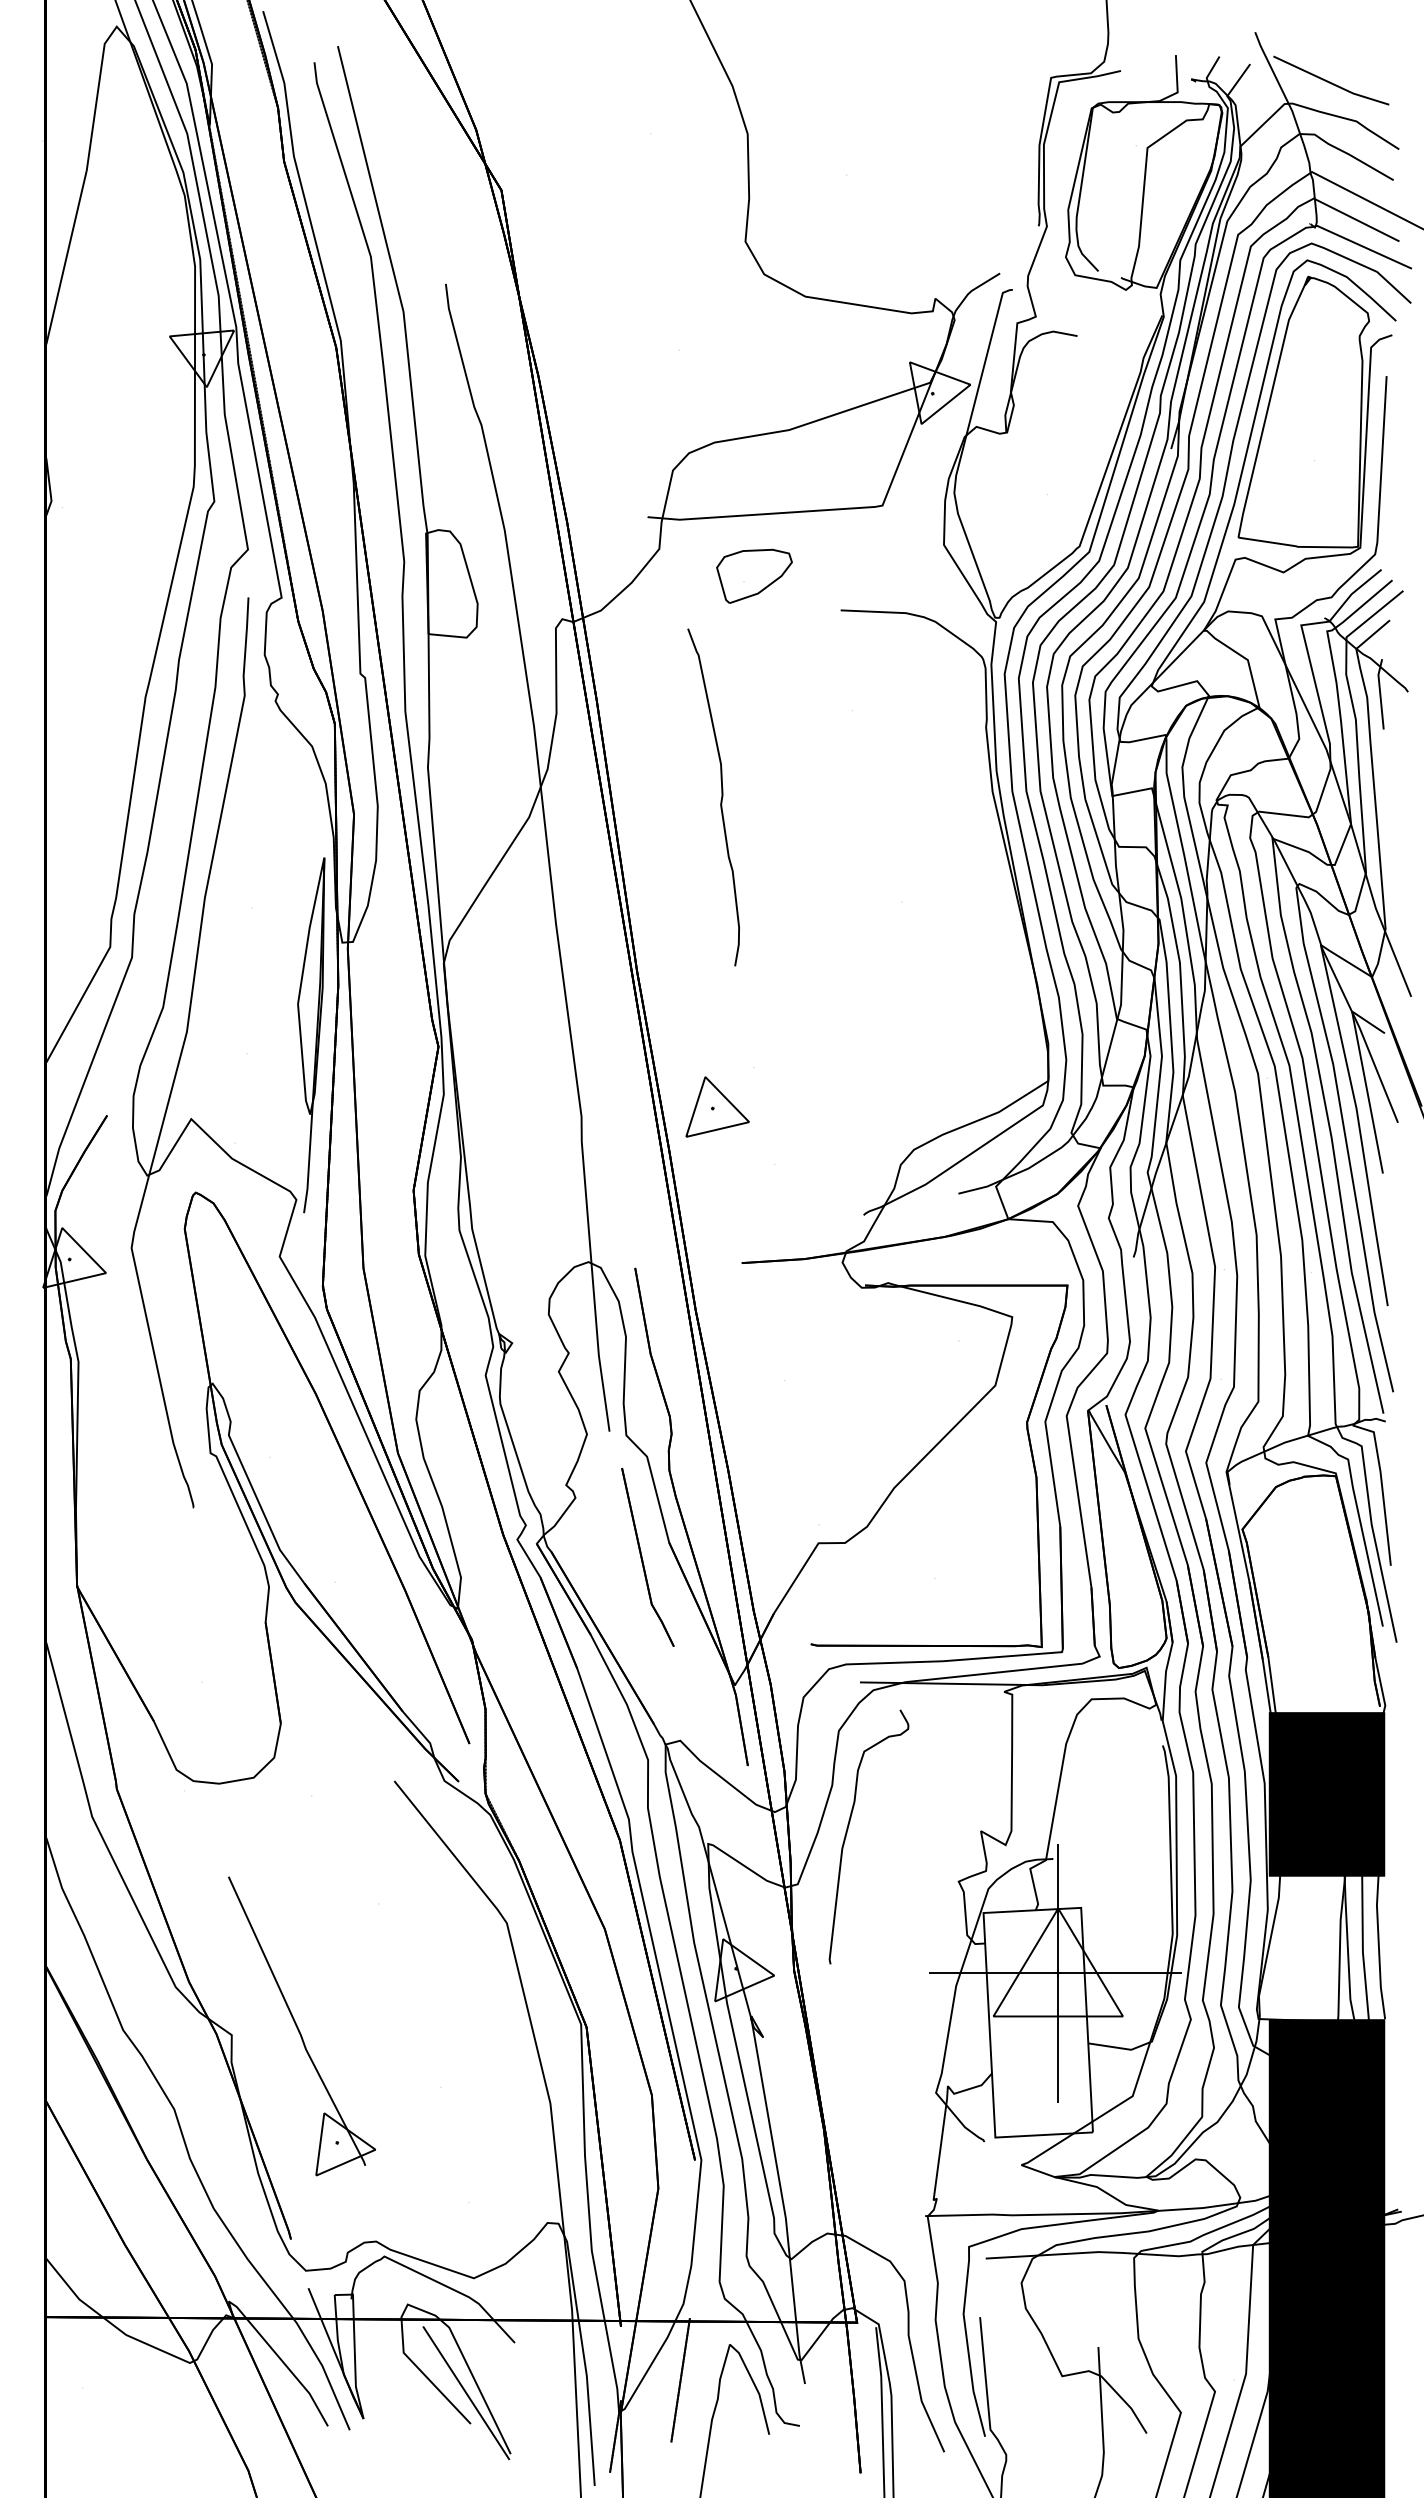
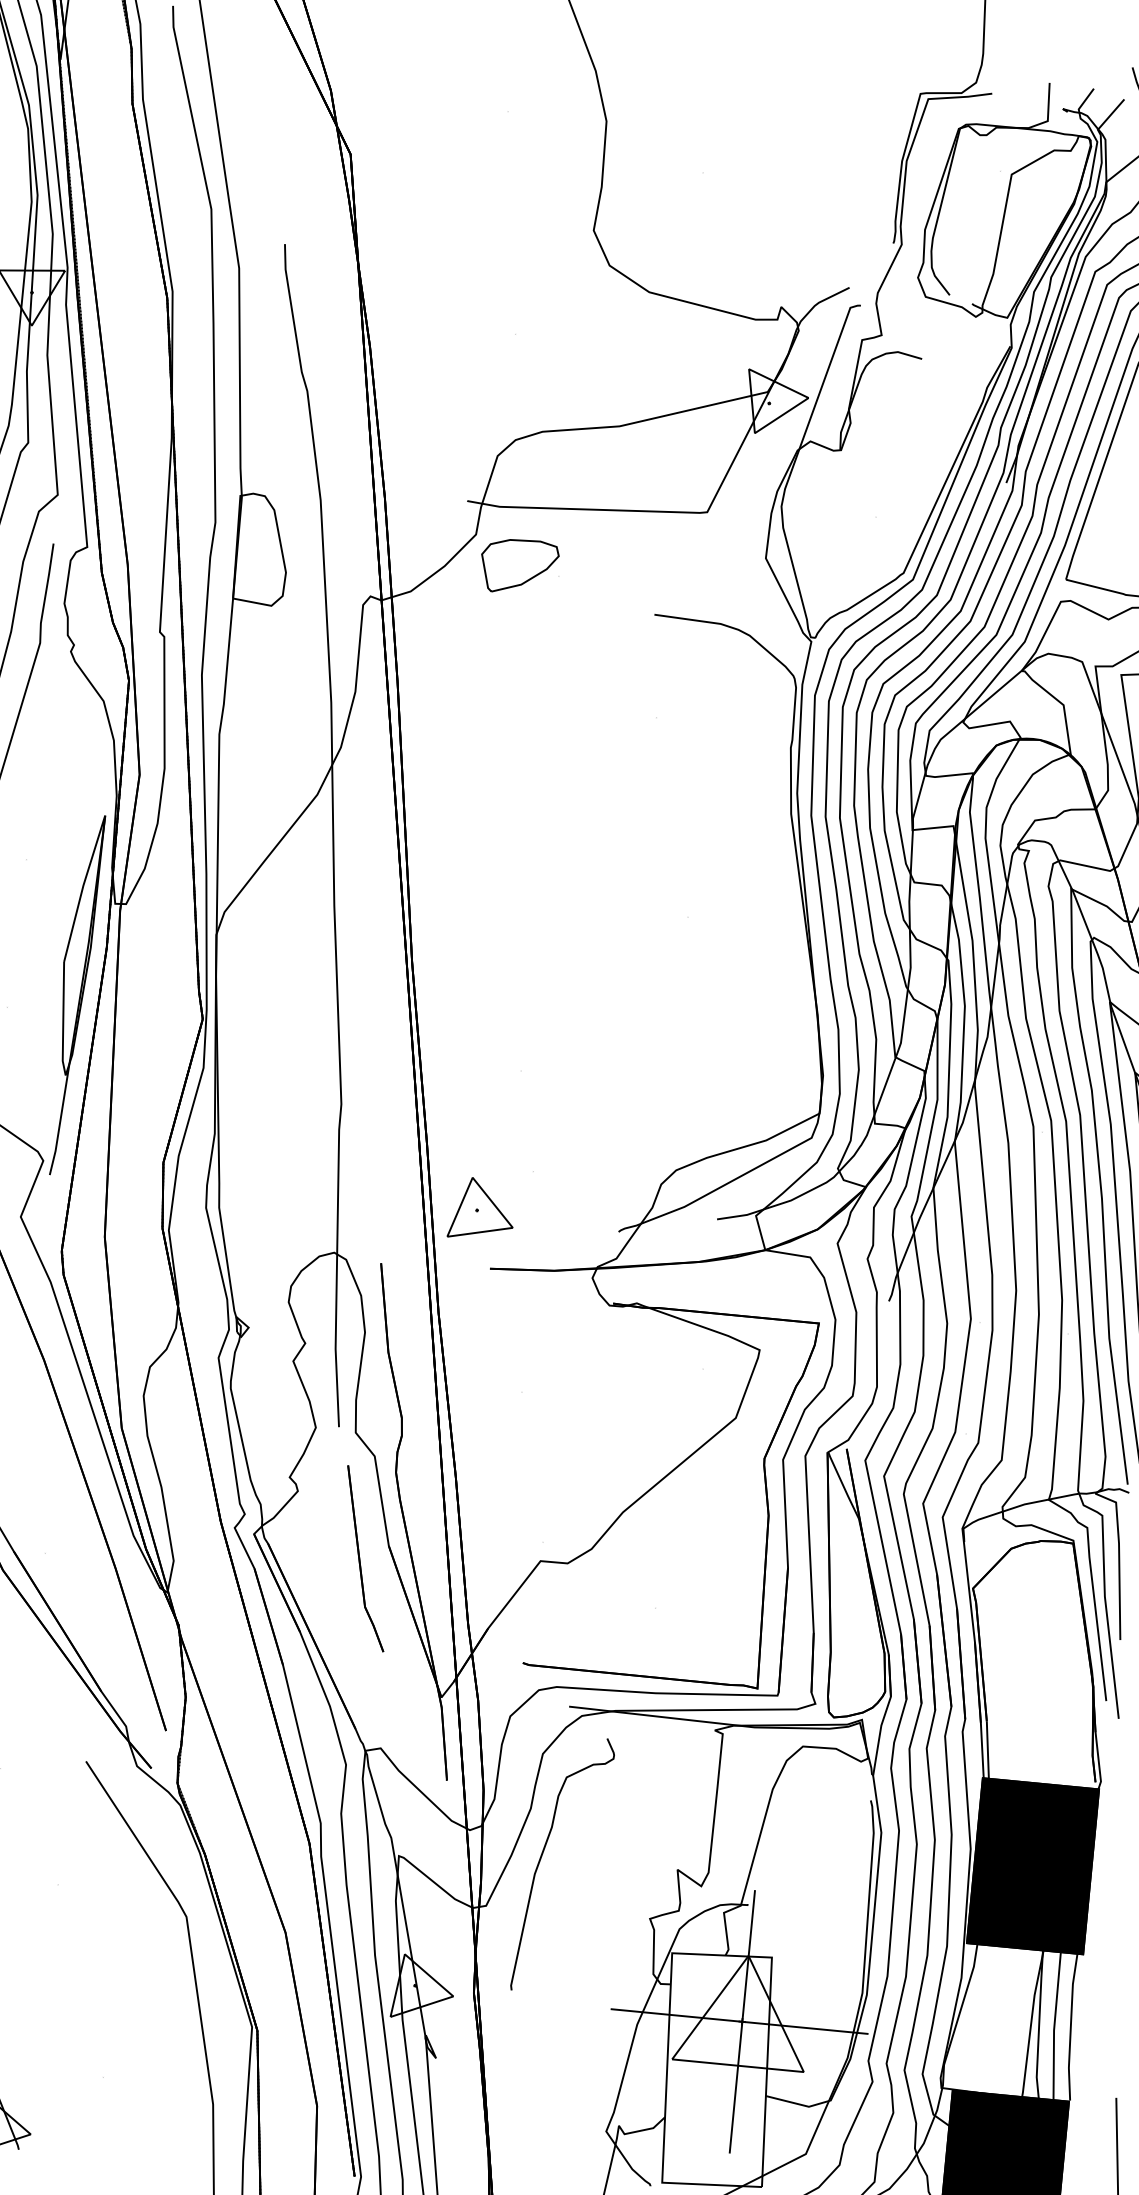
part: (754, 575) -> (519, 565), moved
curve: (720, 800) -> (513, 796), removed
part: (717, 1106) -> (482, 1208), moved

